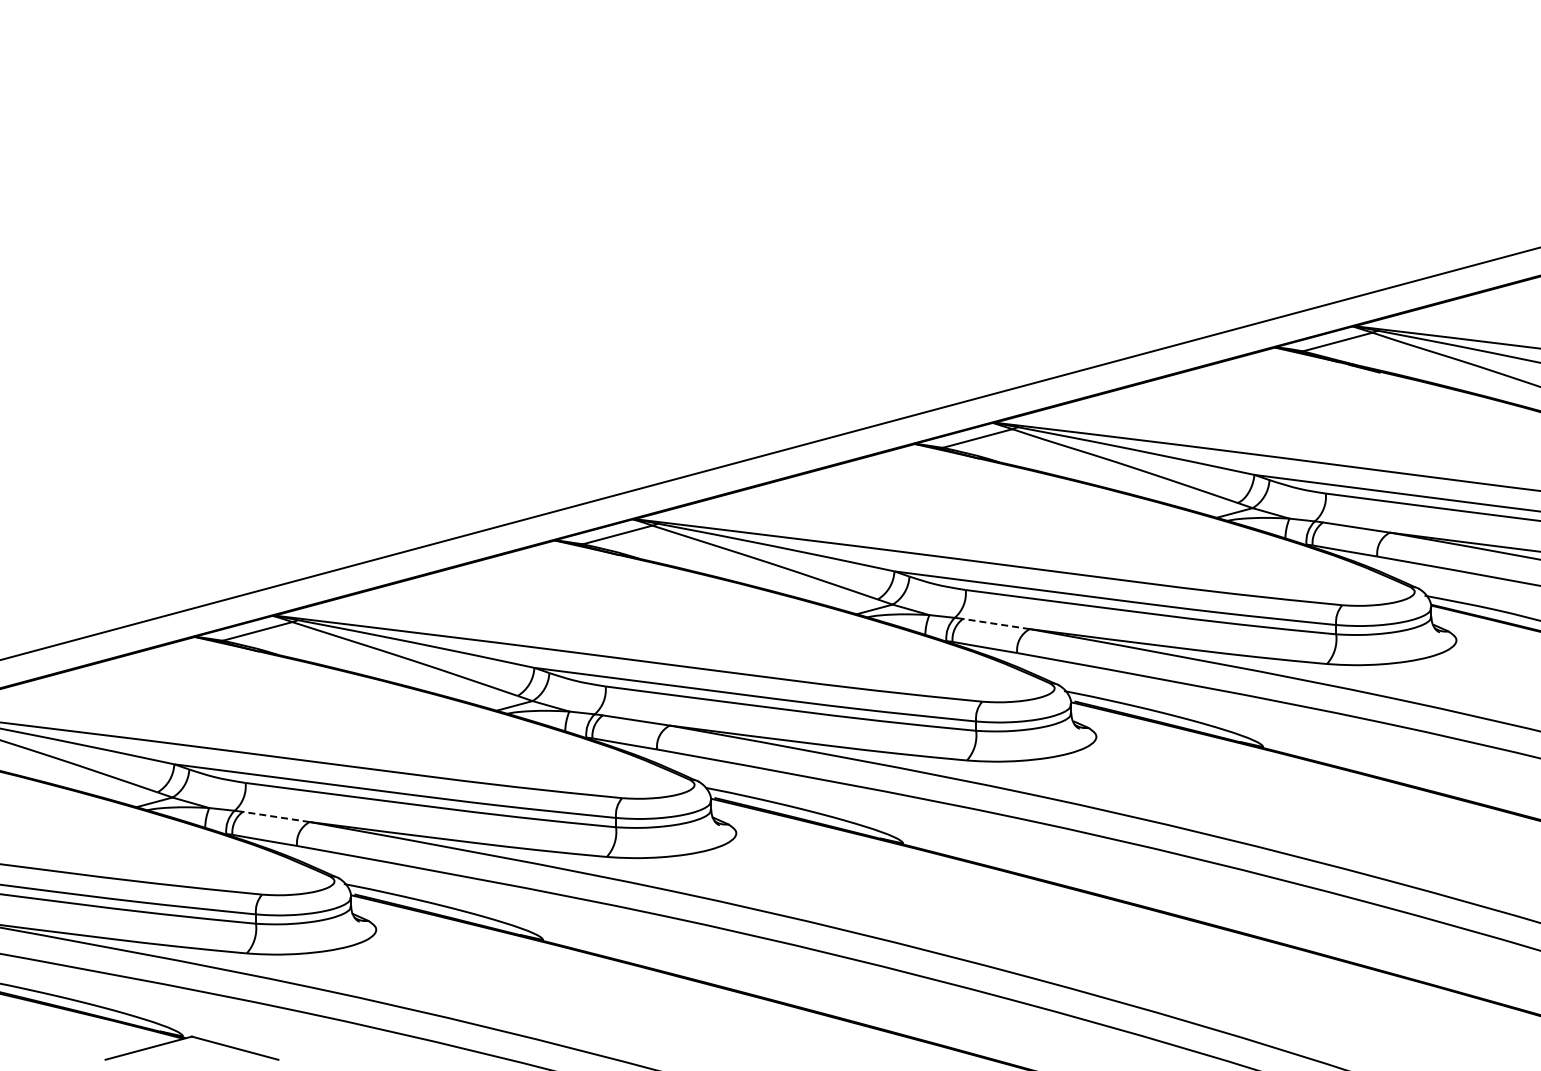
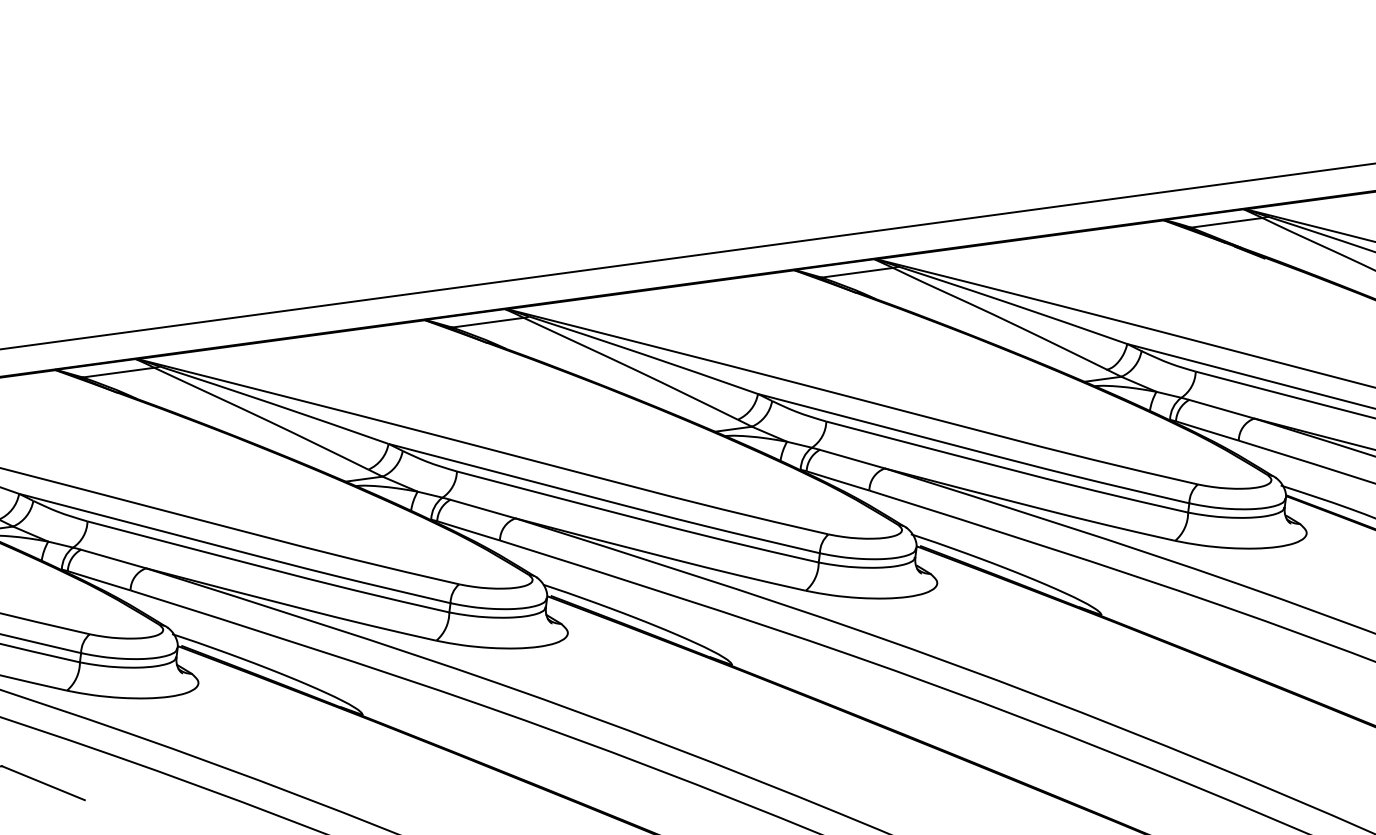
line: (996, 624) -> (852, 459), dashed -> solid
line: (276, 816) -> (113, 558), dashed -> solid

